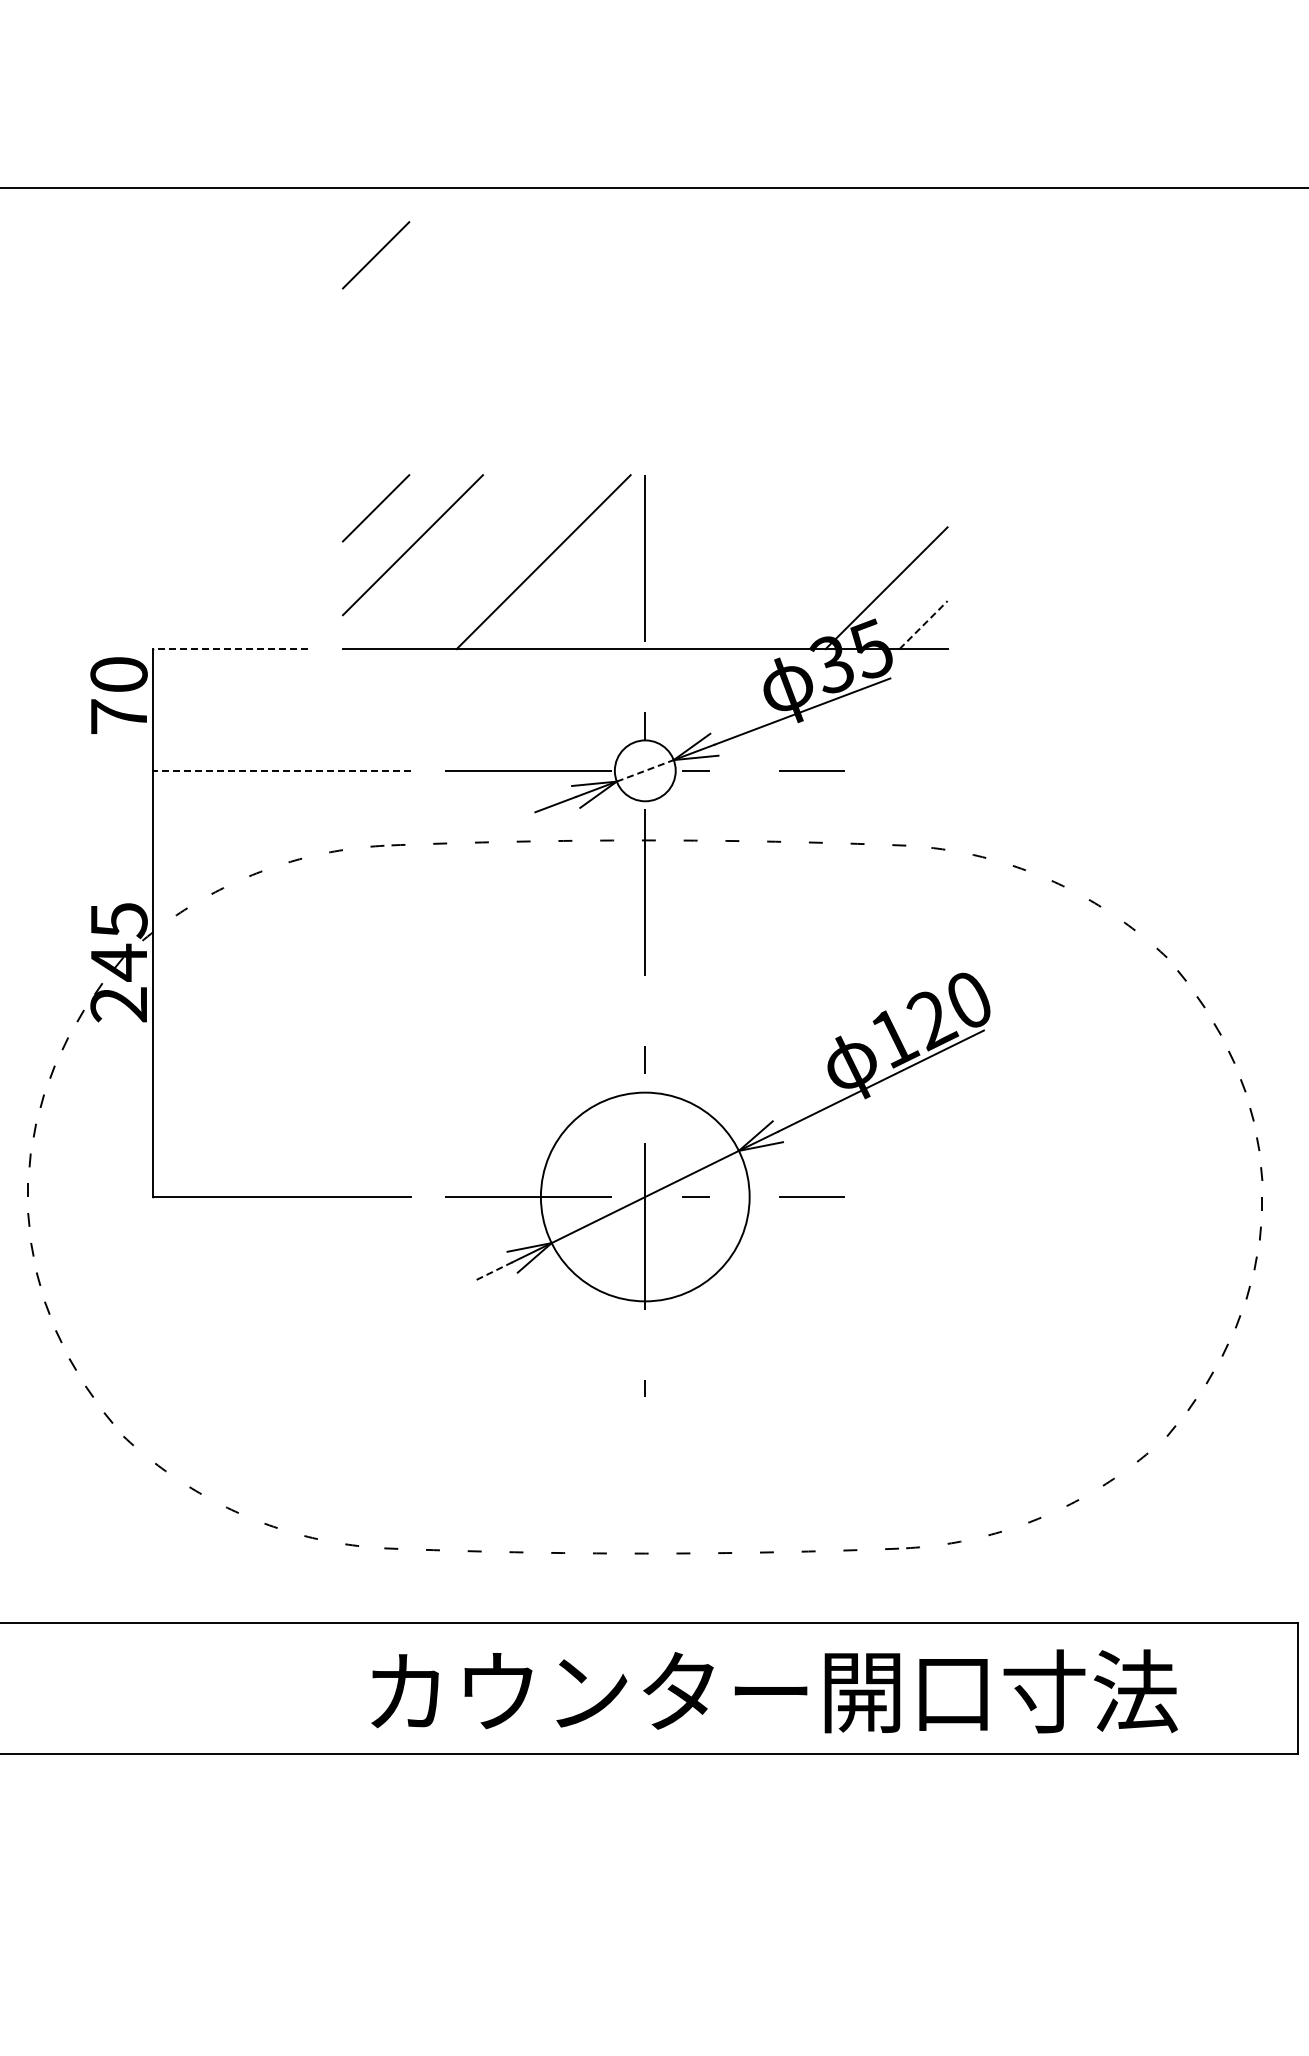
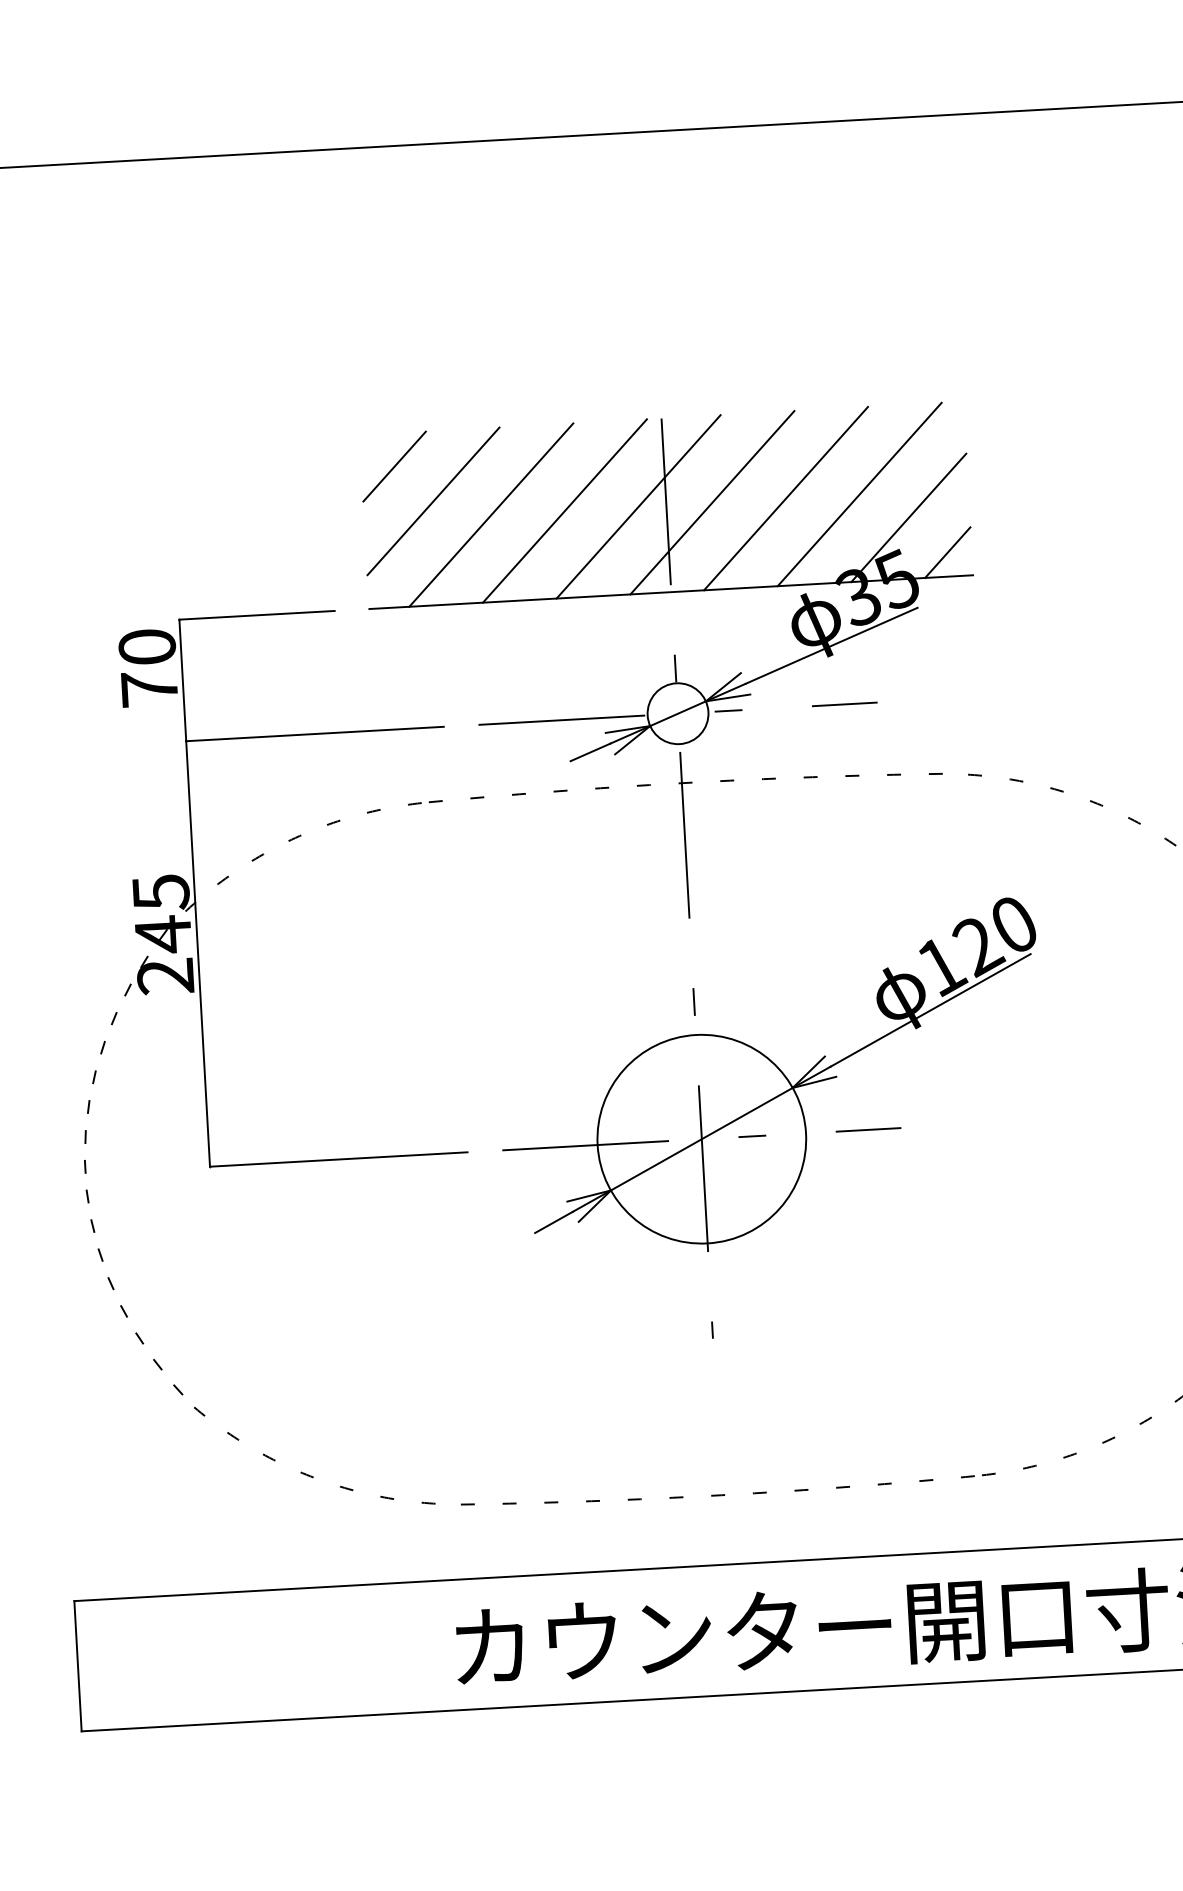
line: (375, 255) -> (379, 214), removed
line: (469, 562) -> (490, 515), added
line: (617, 562) -> (638, 507), added
line: (691, 562) -> (712, 503), added
line: (765, 562) -> (786, 498), added
line: (838, 562) -> (859, 494), added
line: (923, 625) -> (947, 553), dashed -> solid
line: (230, 649) -> (257, 615), dashed -> solid
line: (281, 770) -> (314, 733), dashed -> solid
line: (645, 770) -> (678, 713), dashed -> solid
line: (493, 1271) -> (554, 1222), dashed -> solid

